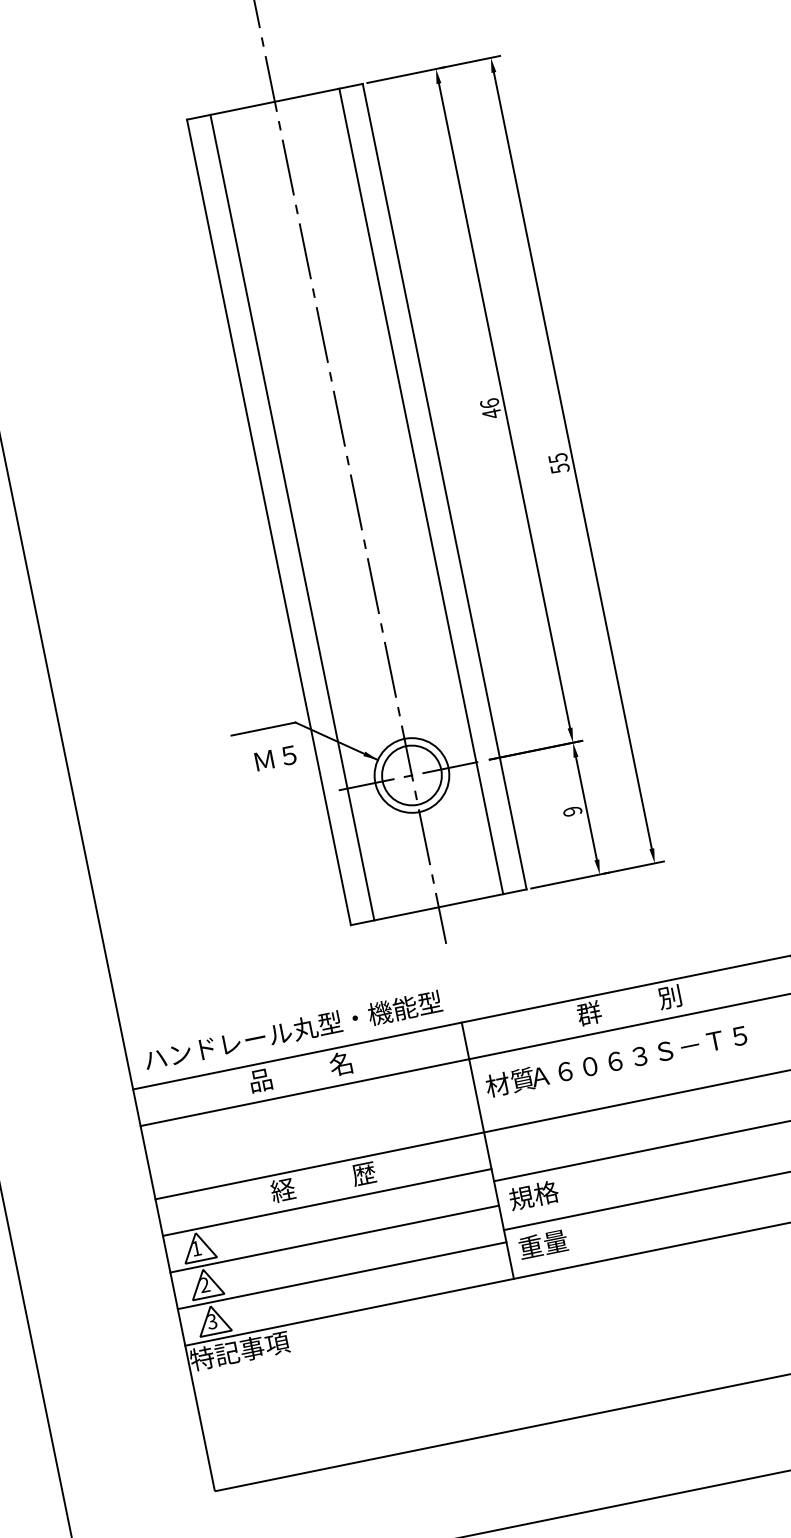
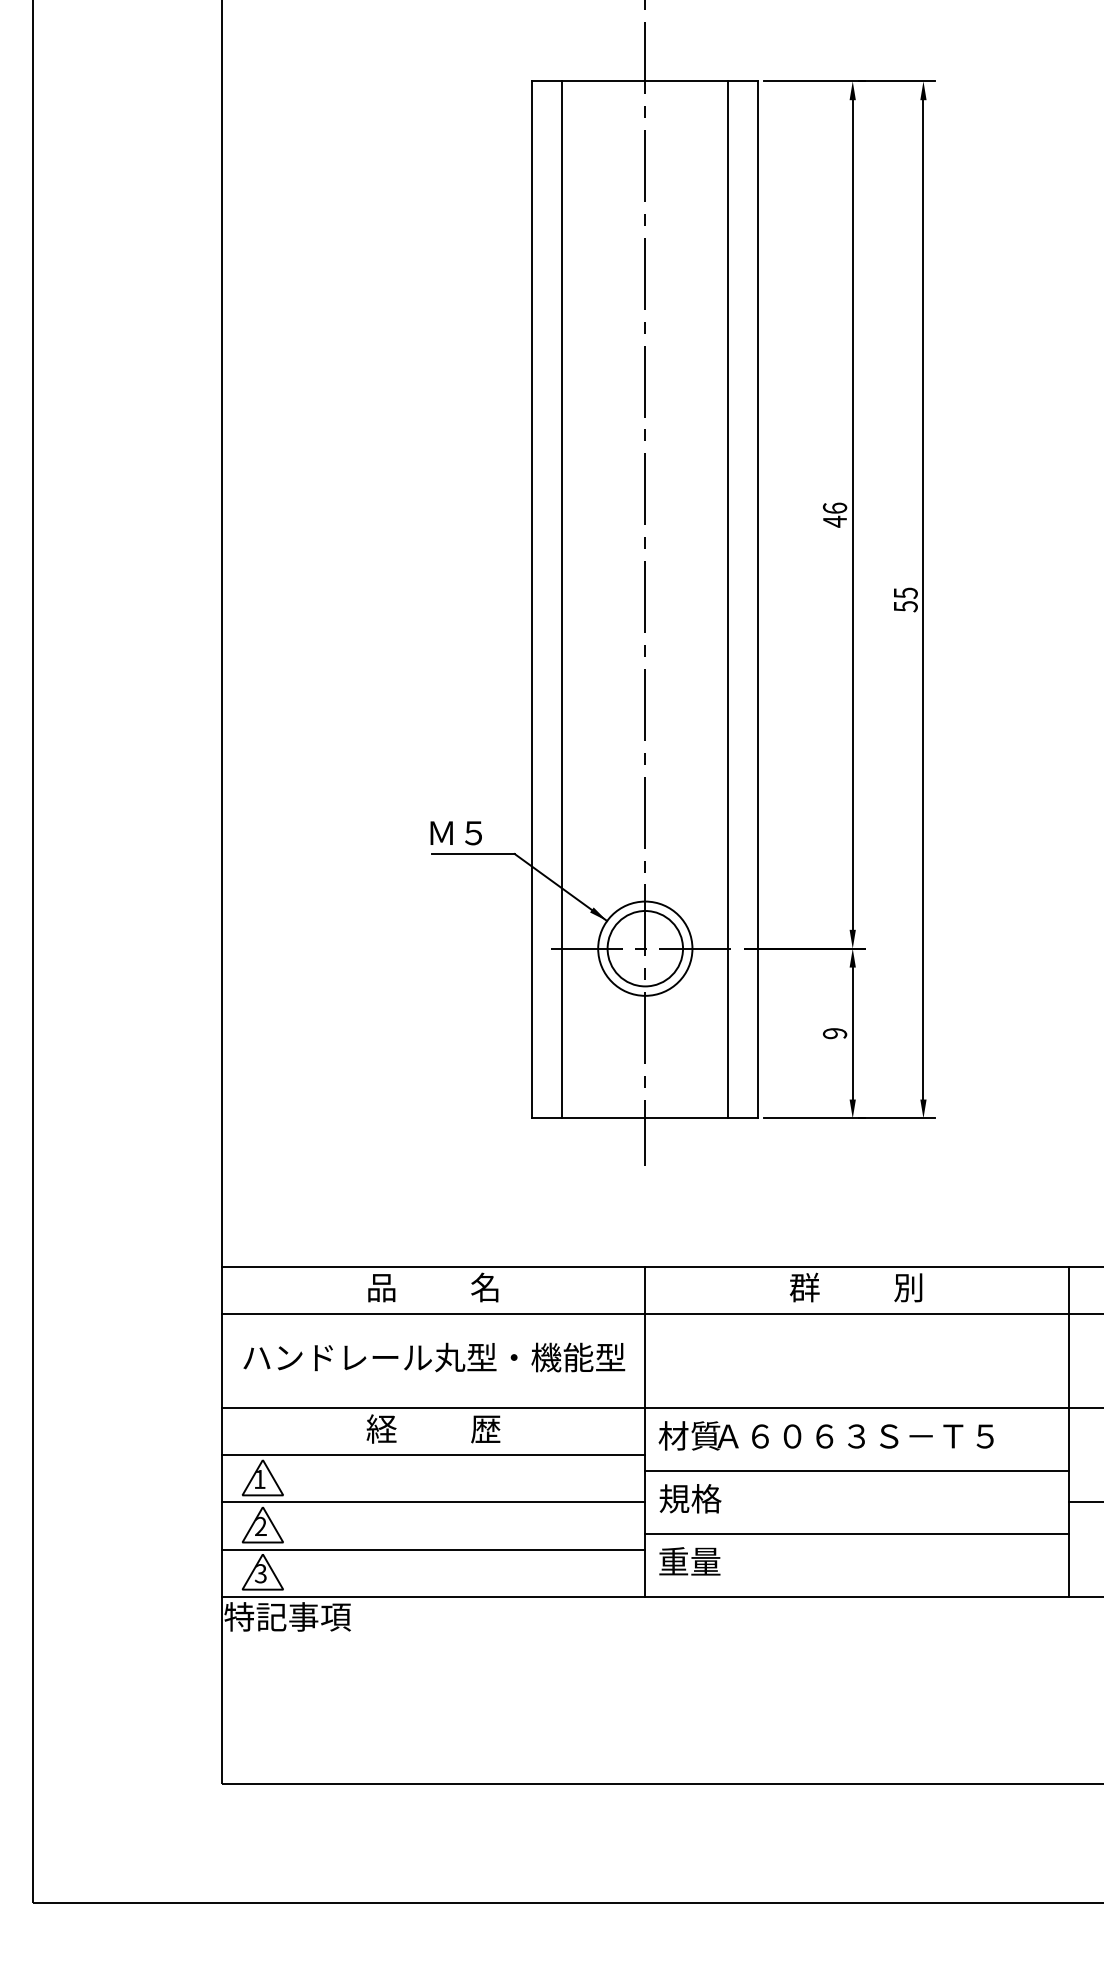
text: (275, 758) -> (455, 833), moved
text: (293, 1030) -> (434, 1357), moved
text: (615, 1060) -> (825, 1435), moved

